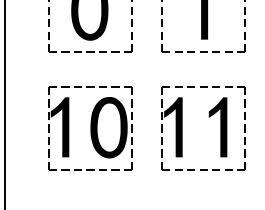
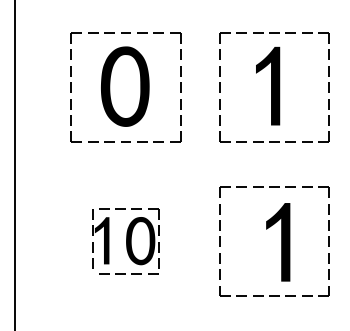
fill: (173, 127) -> (234, 240), removed
part: (218, 127) -> (278, 242), moved
part: (89, 128) -> (125, 241), size x0.6

